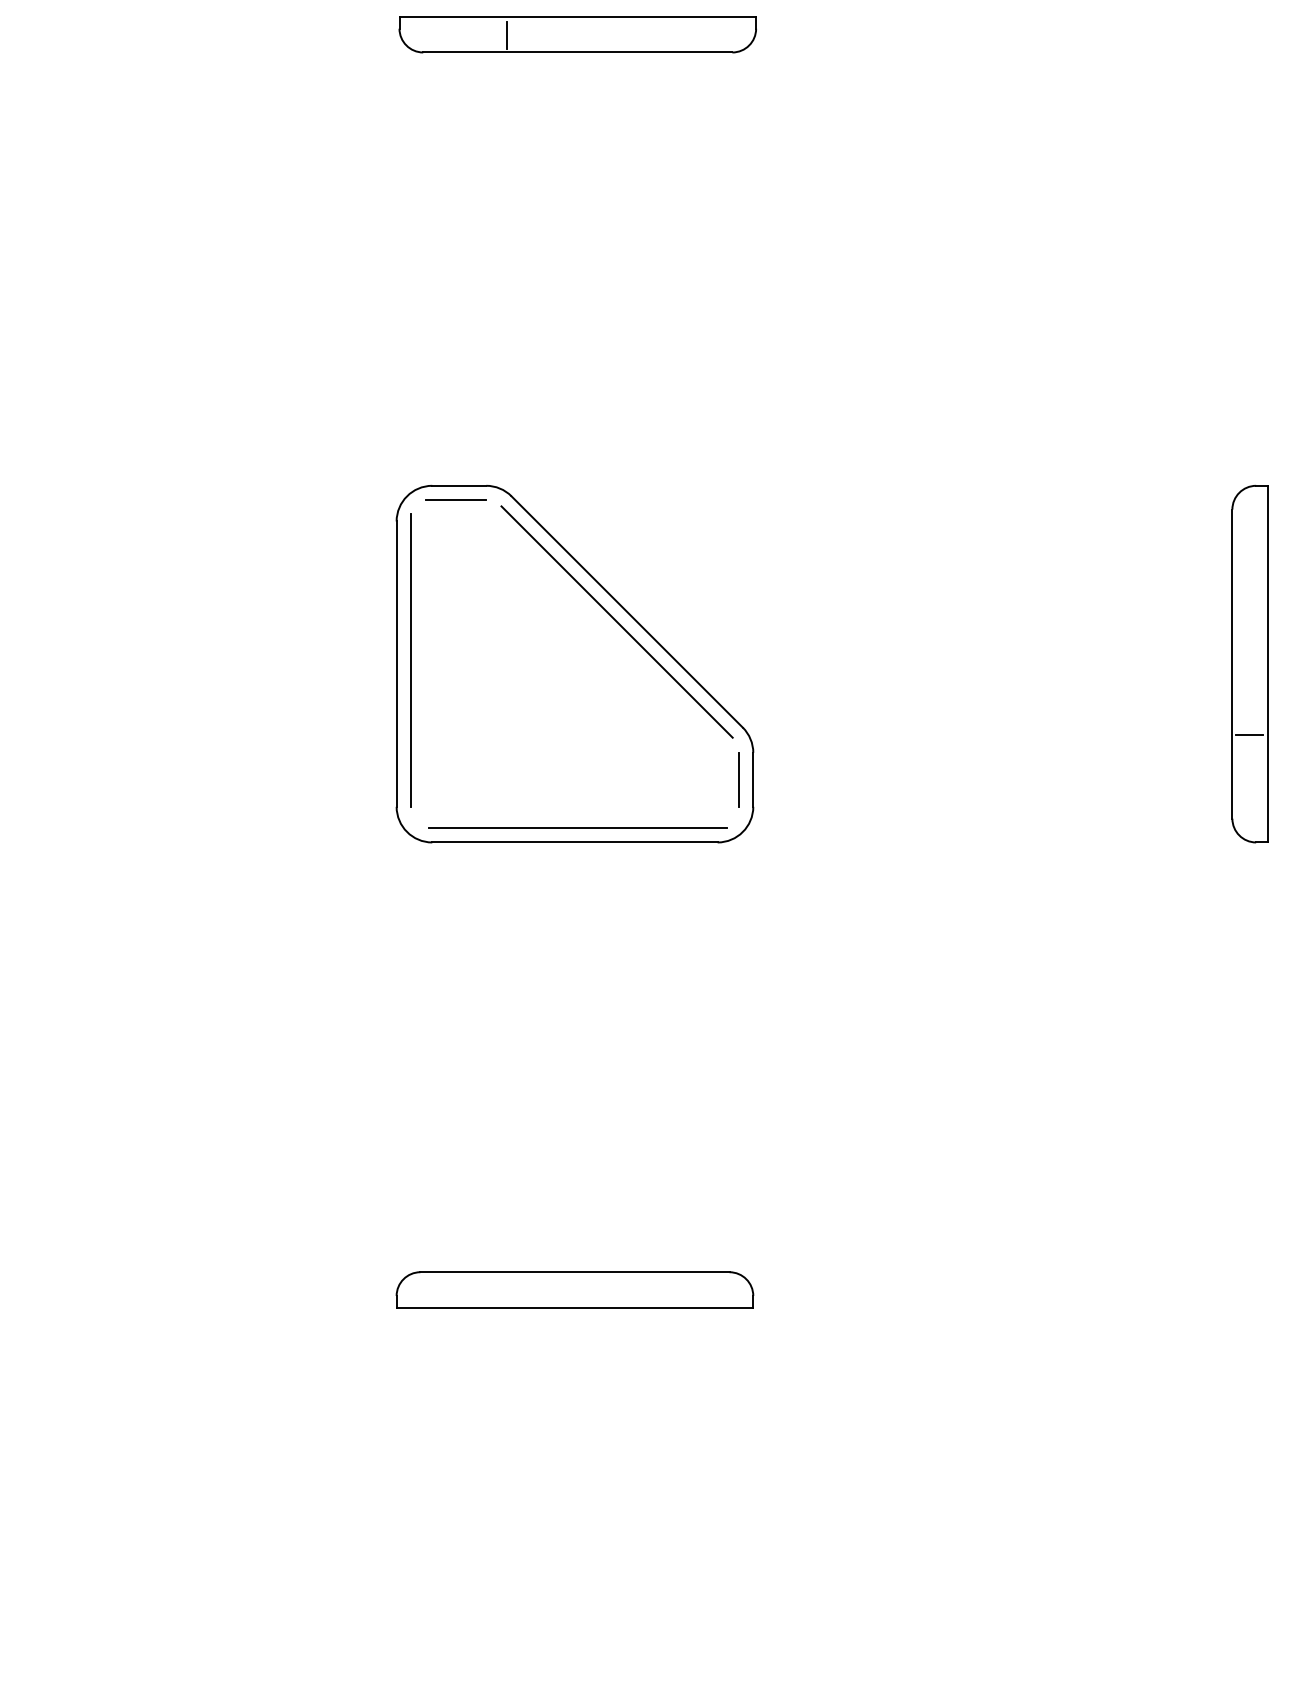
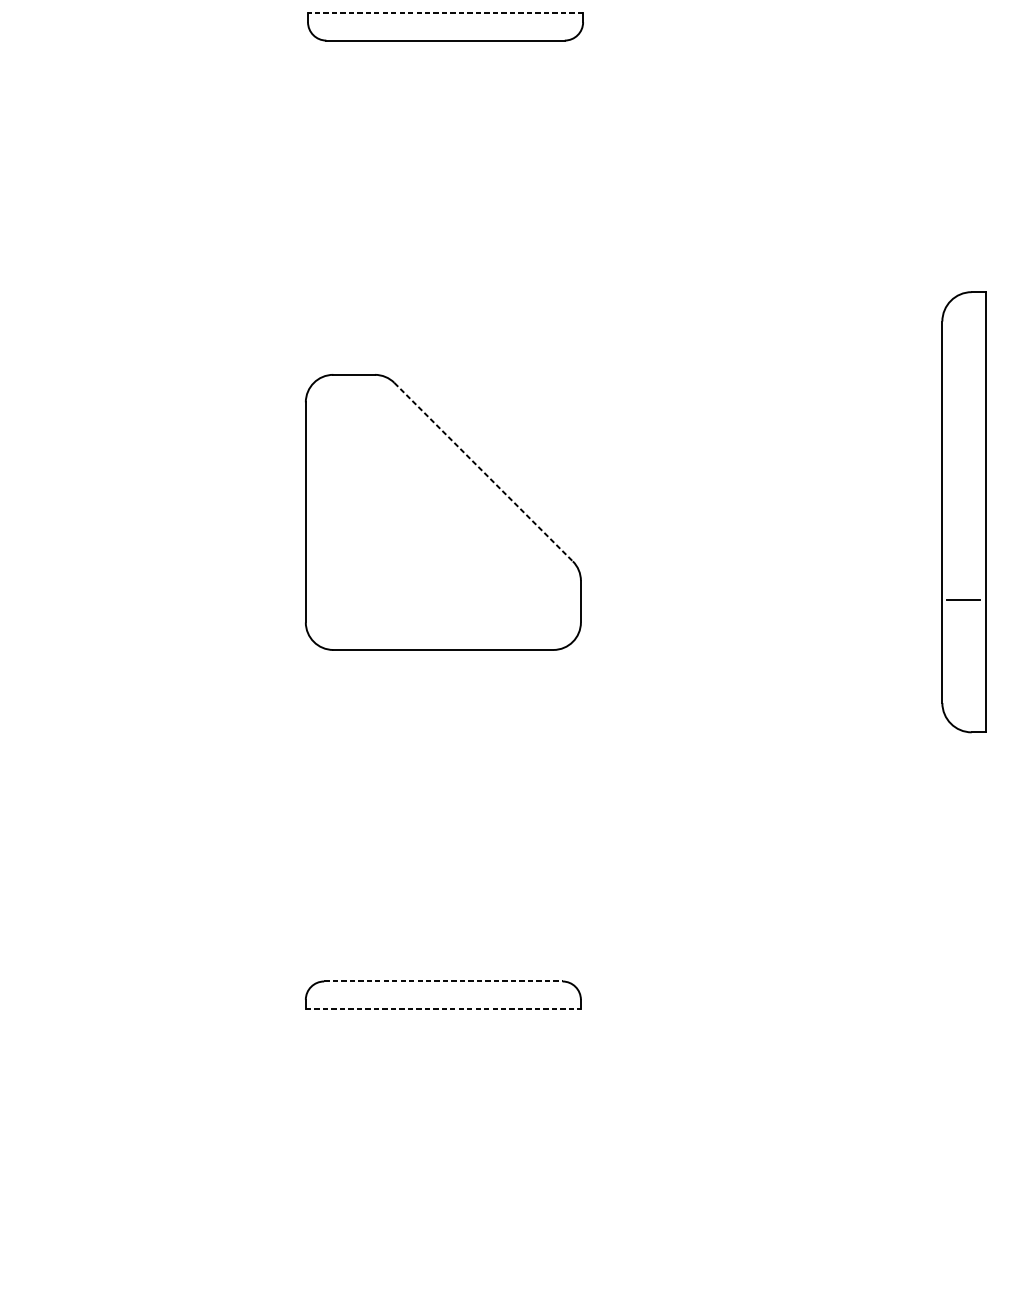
line: (577, 16) -> (445, 12), solid -> dashed
line: (506, 34) -> (390, 26), removed
line: (456, 500) -> (351, 386), removed
line: (627, 611) -> (483, 471), solid -> dashed
line: (616, 621) -> (475, 479), removed
line: (410, 659) -> (316, 508), removed
part: (1249, 664) -> (963, 512), size x1.6
line: (739, 779) -> (570, 601), removed
line: (577, 827) -> (445, 638), removed
line: (574, 1272) -> (443, 981), solid -> dashed
line: (575, 1307) -> (443, 1008), solid -> dashed

